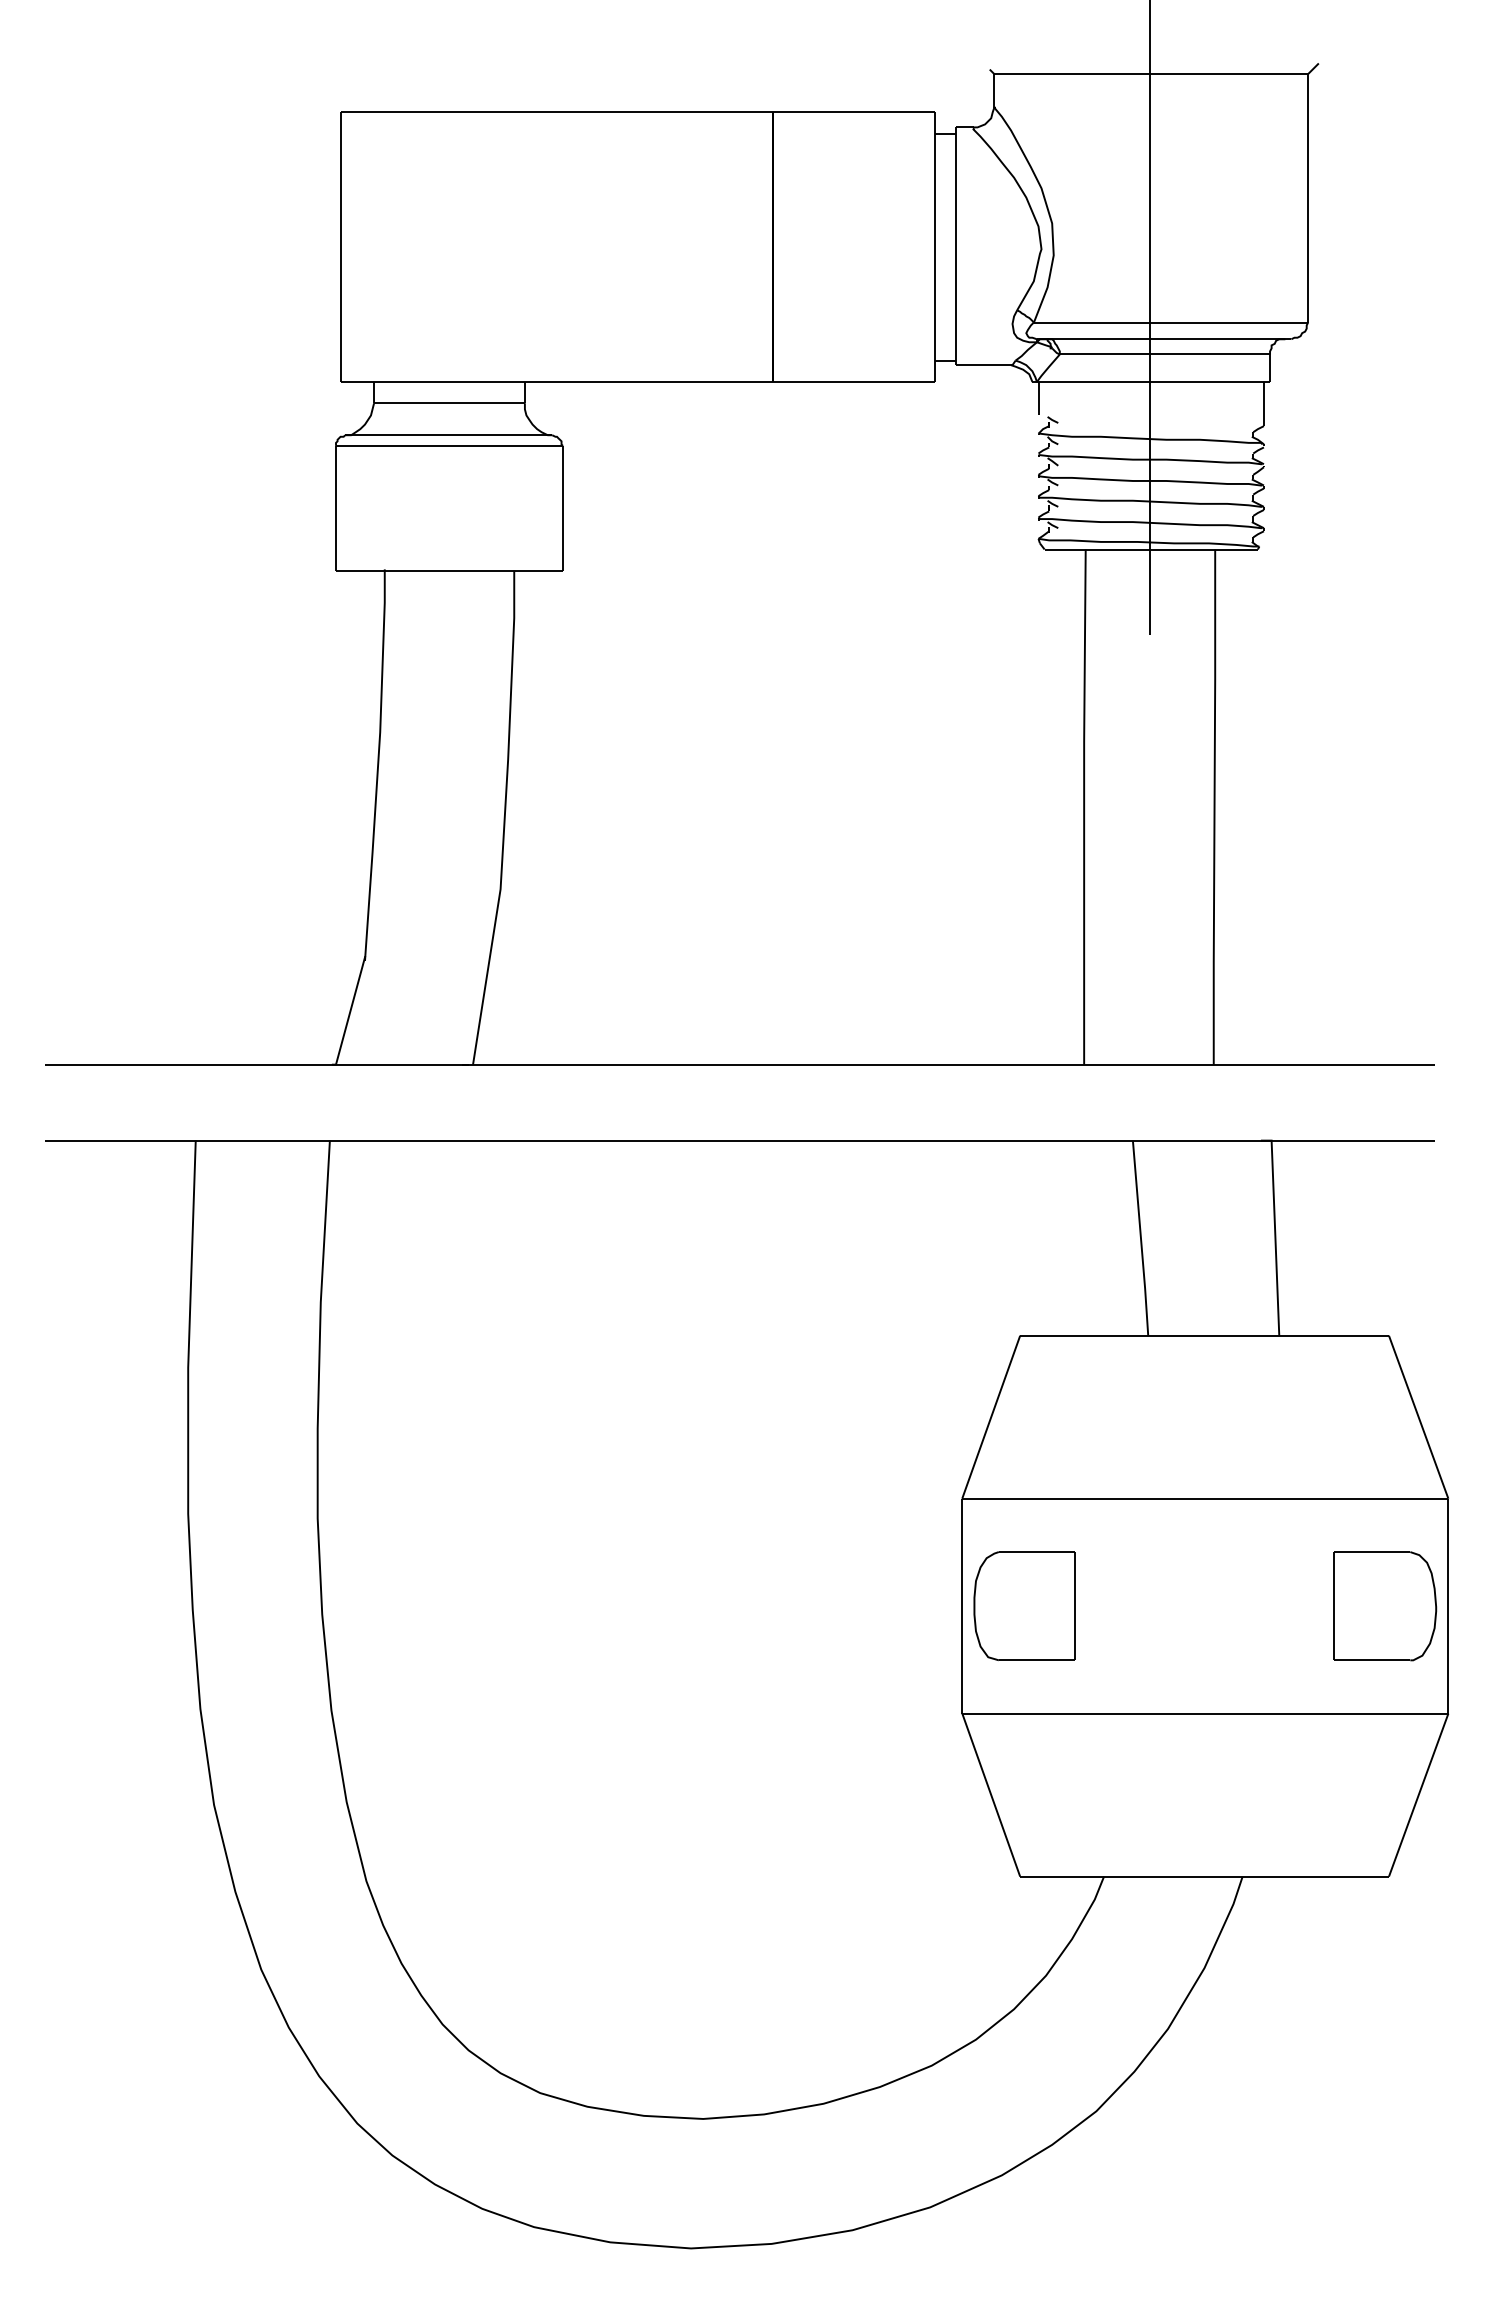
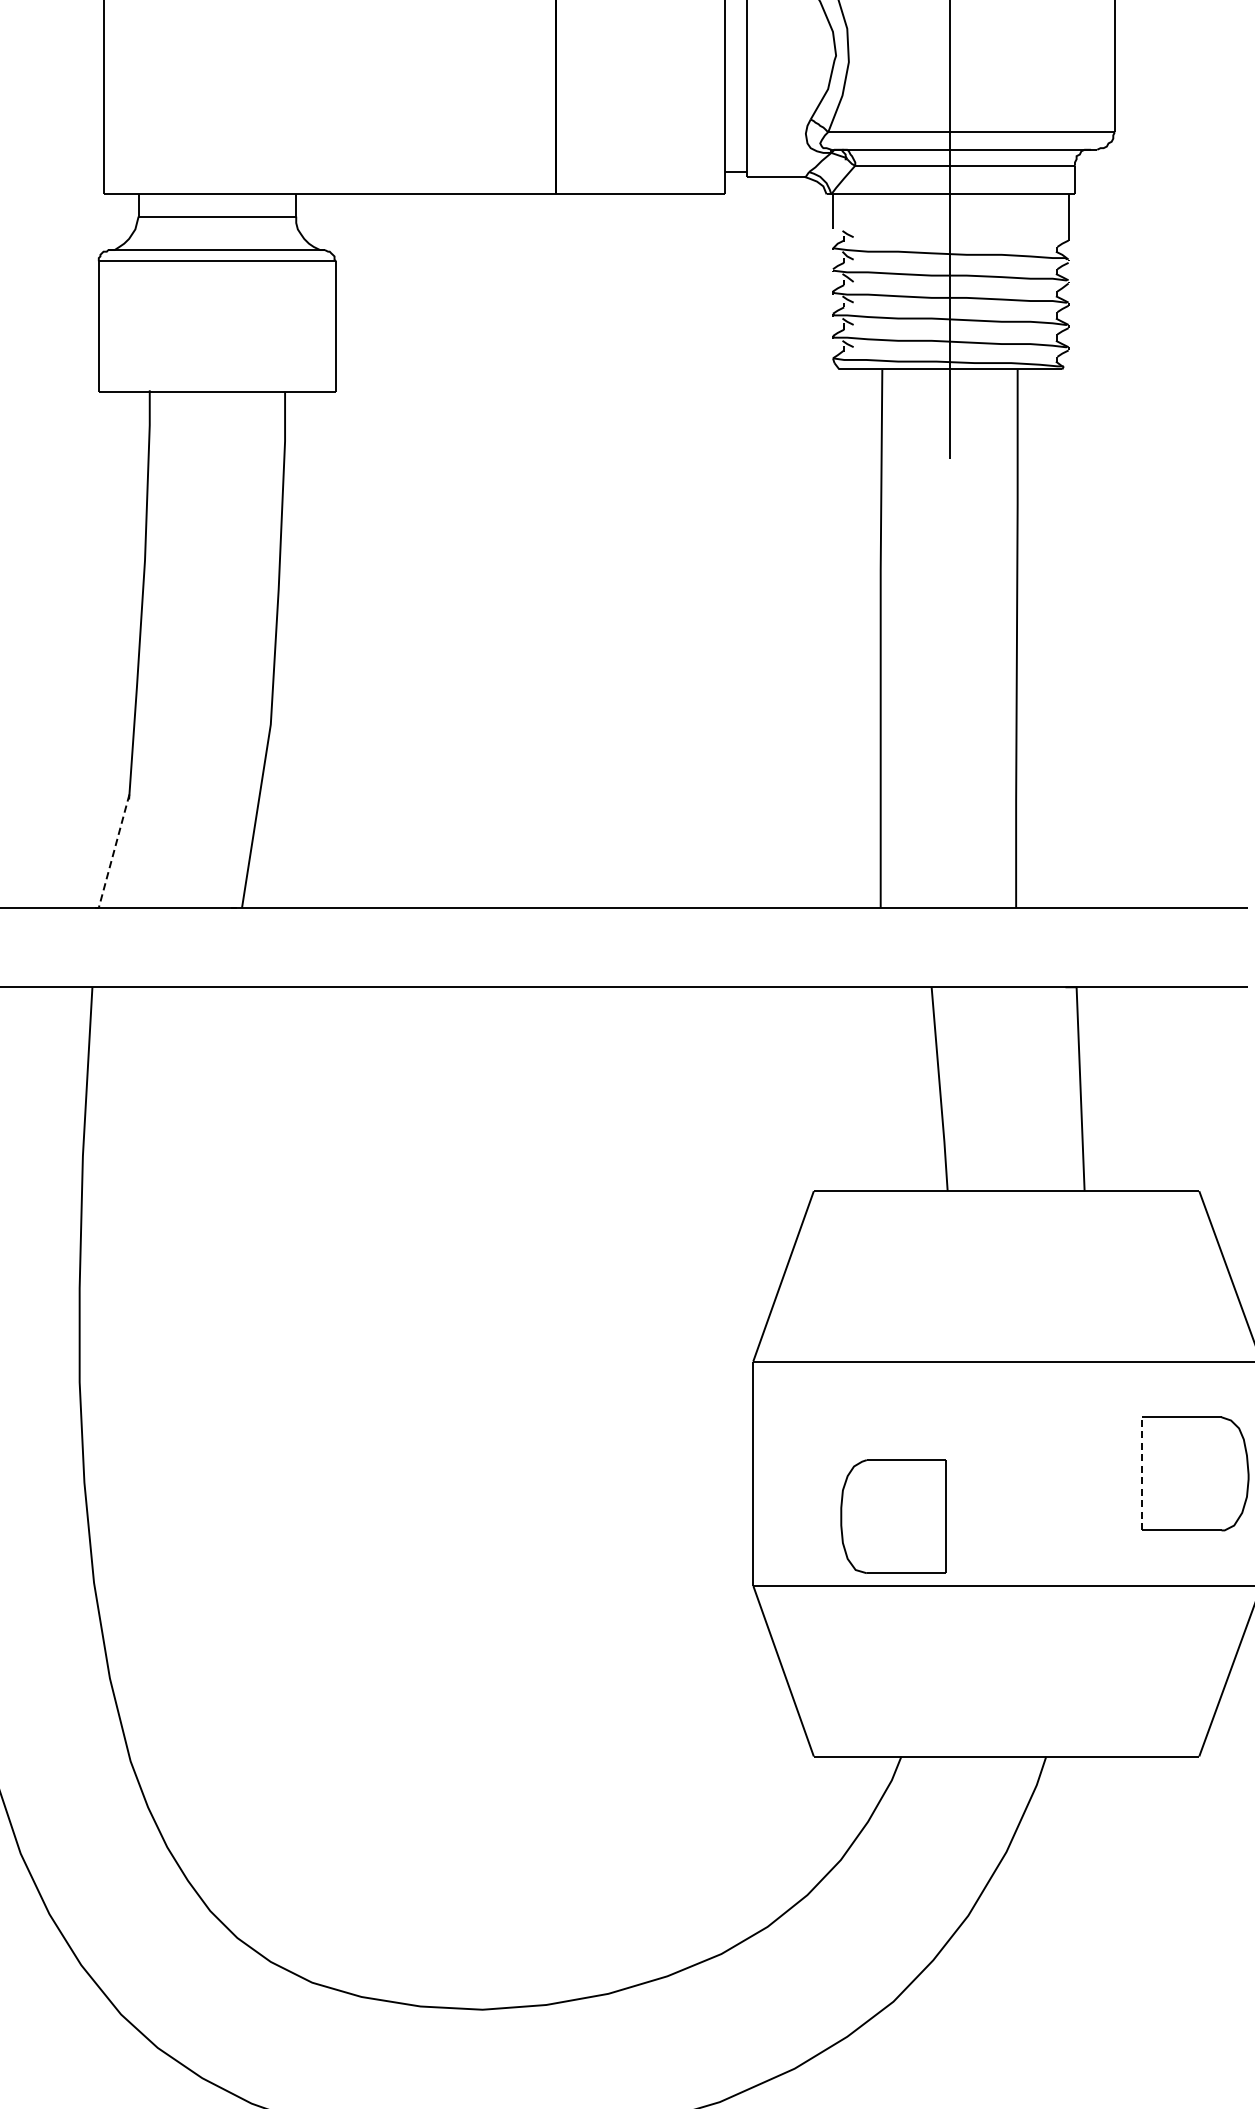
line: (349, 1013) -> (112, 854), solid -> dashed
part: (1024, 1605) -> (893, 1515), moved
line: (1334, 1605) -> (1142, 1473), solid -> dashed

